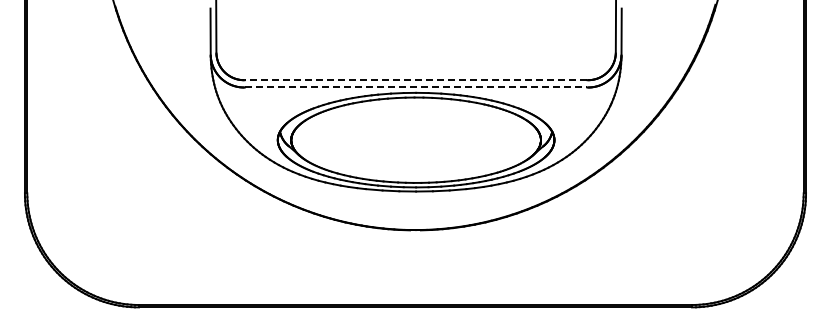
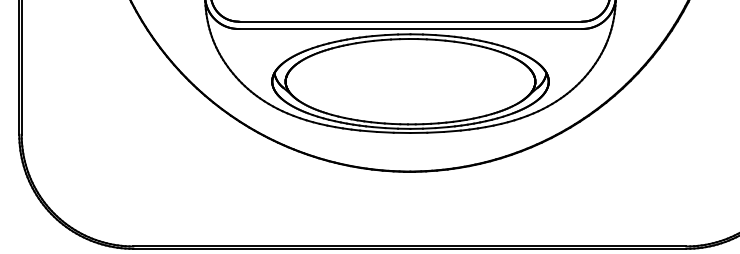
line: (415, 80) -> (409, 21), dashed -> solid
line: (416, 87) -> (410, 28), dashed -> solid

